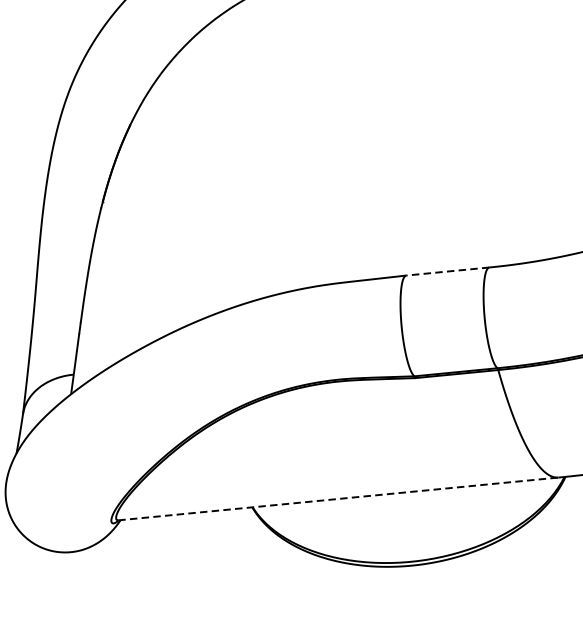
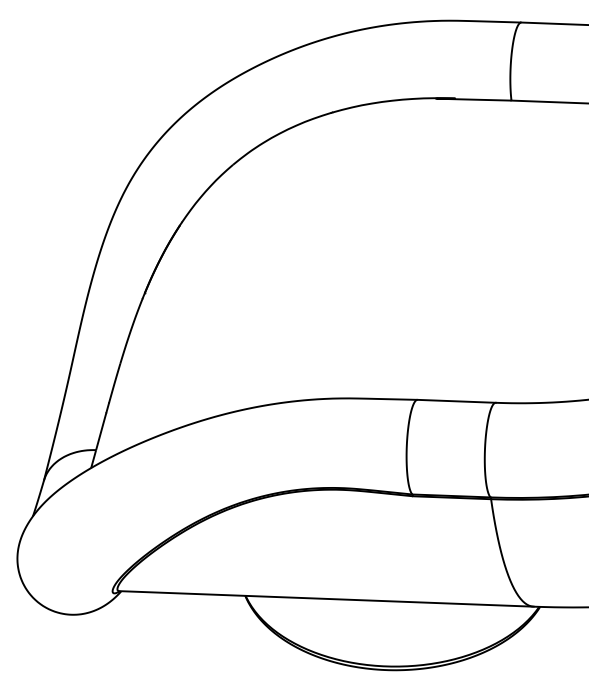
line: (447, 271) -> (456, 401), dashed -> solid
line: (338, 498) -> (326, 598), dashed -> solid

